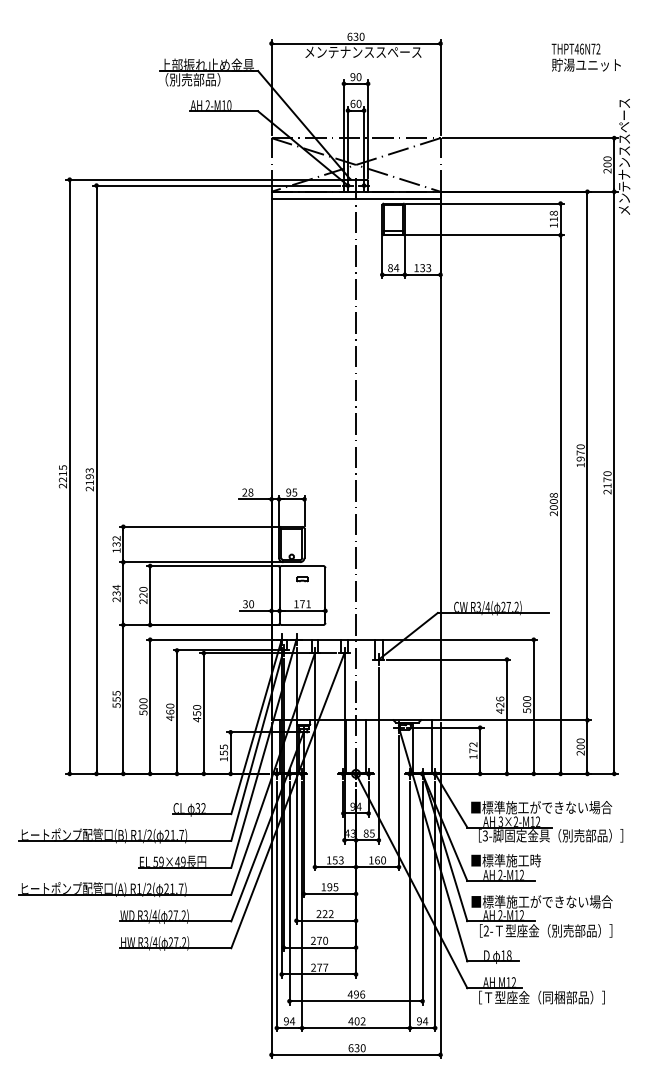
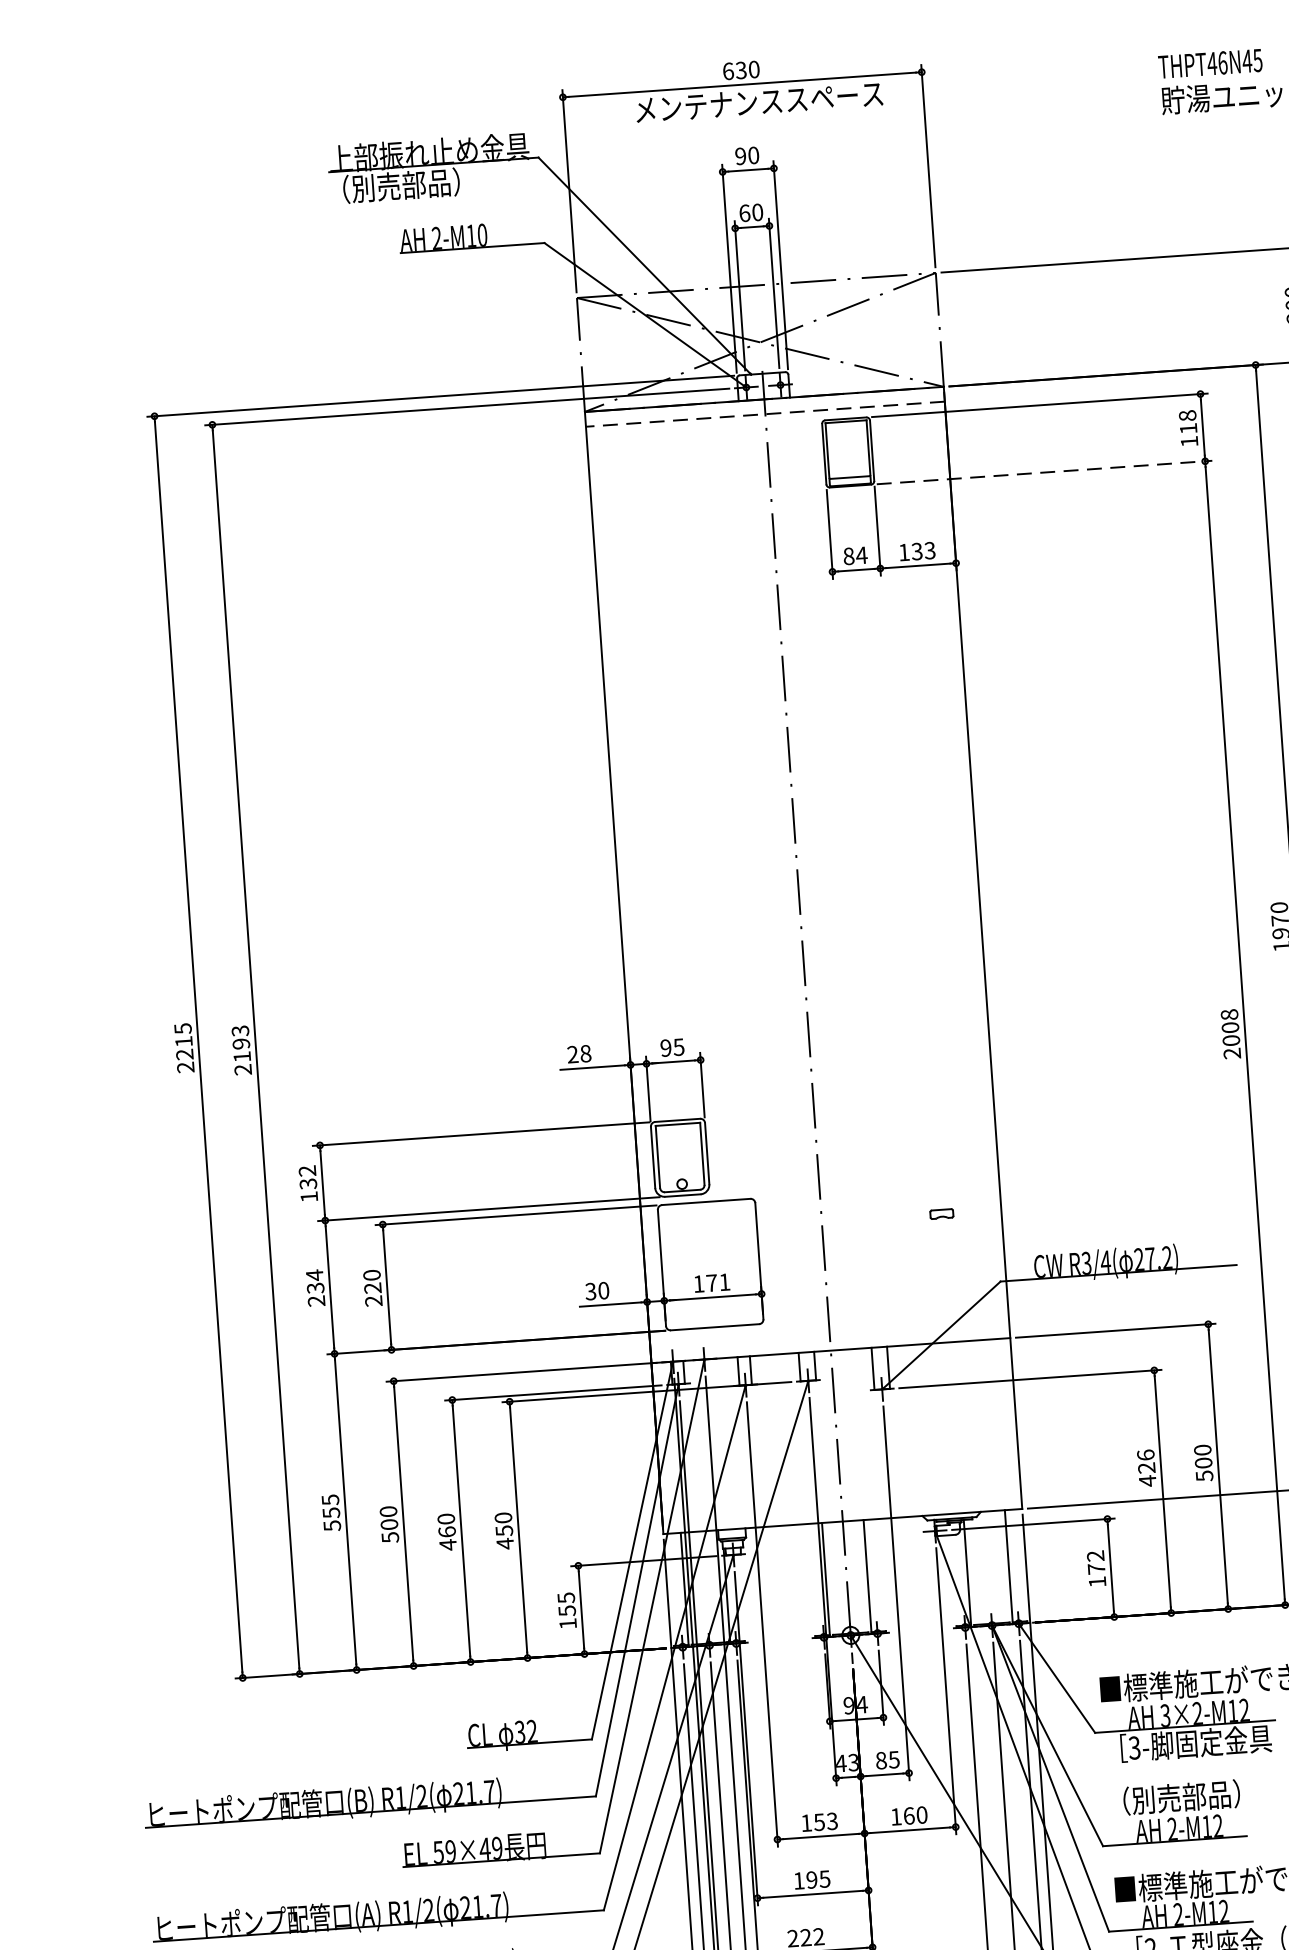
text: (595, 48) -> (1251, 59), THPT46N72 -> THPT46N45
line: (355, 198) -> (764, 413), solid -> dashed
line: (485, 235) -> (1045, 473), solid -> dashed
part: (302, 579) -> (941, 1214), moved
text: (505, 860) -> (1181, 1797), ■標準施工時 -> （別売部品）

